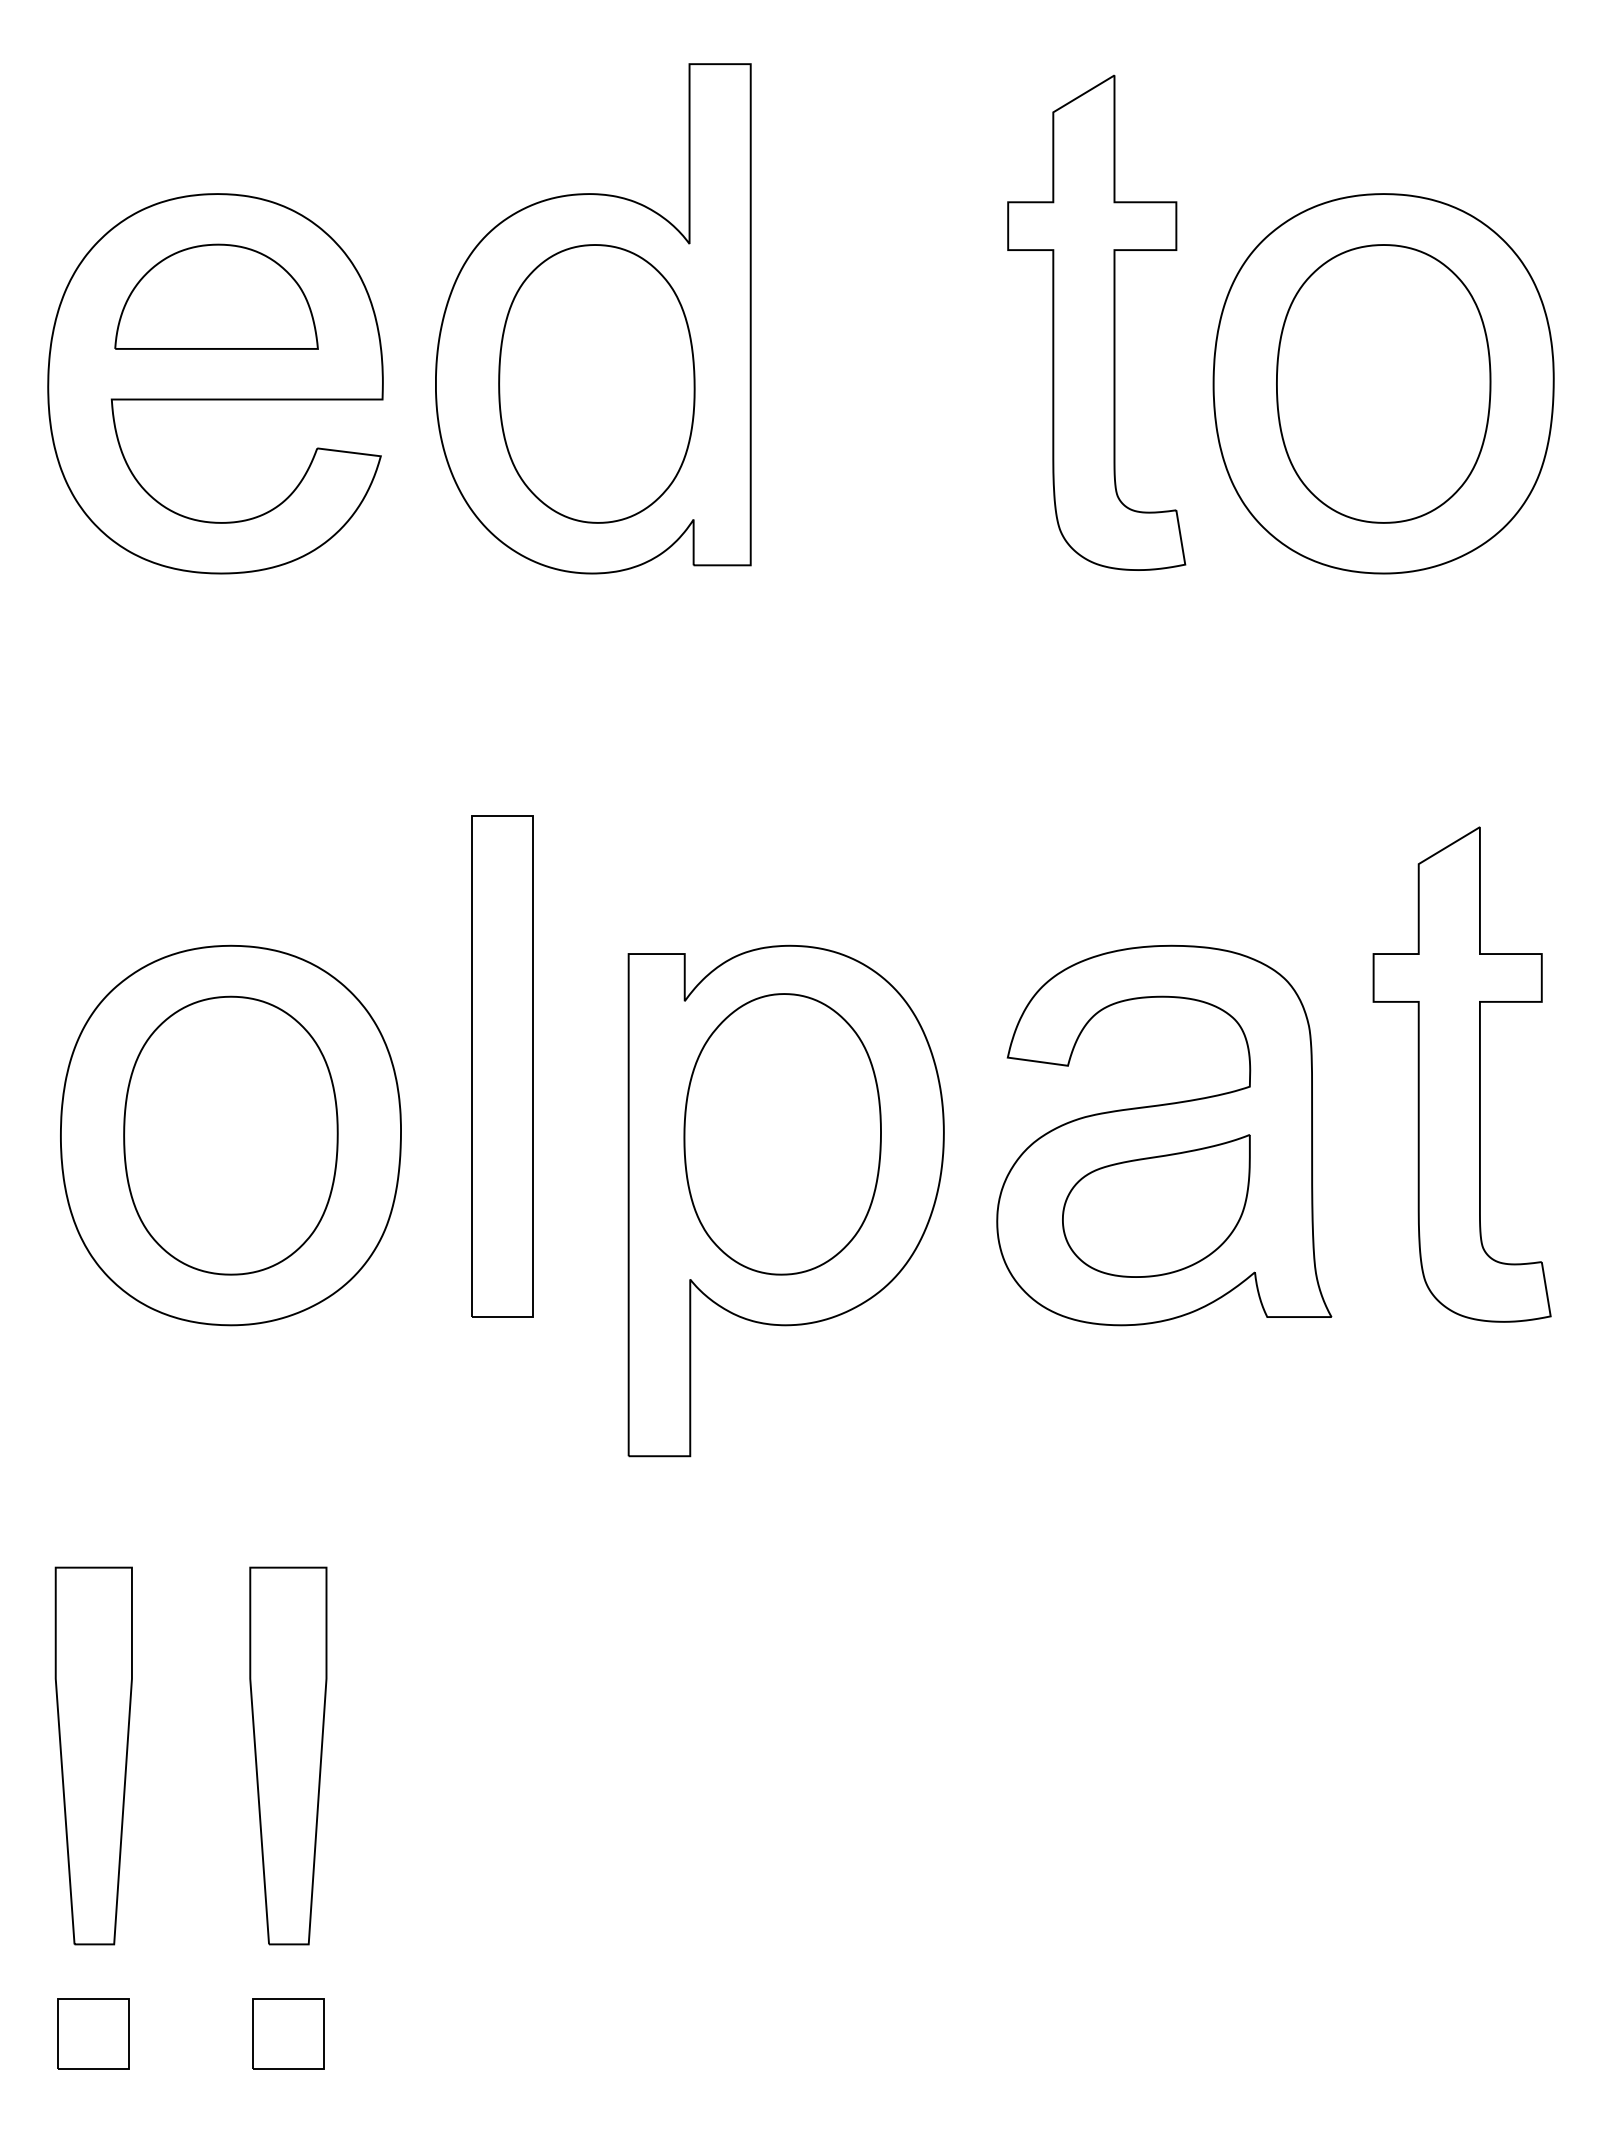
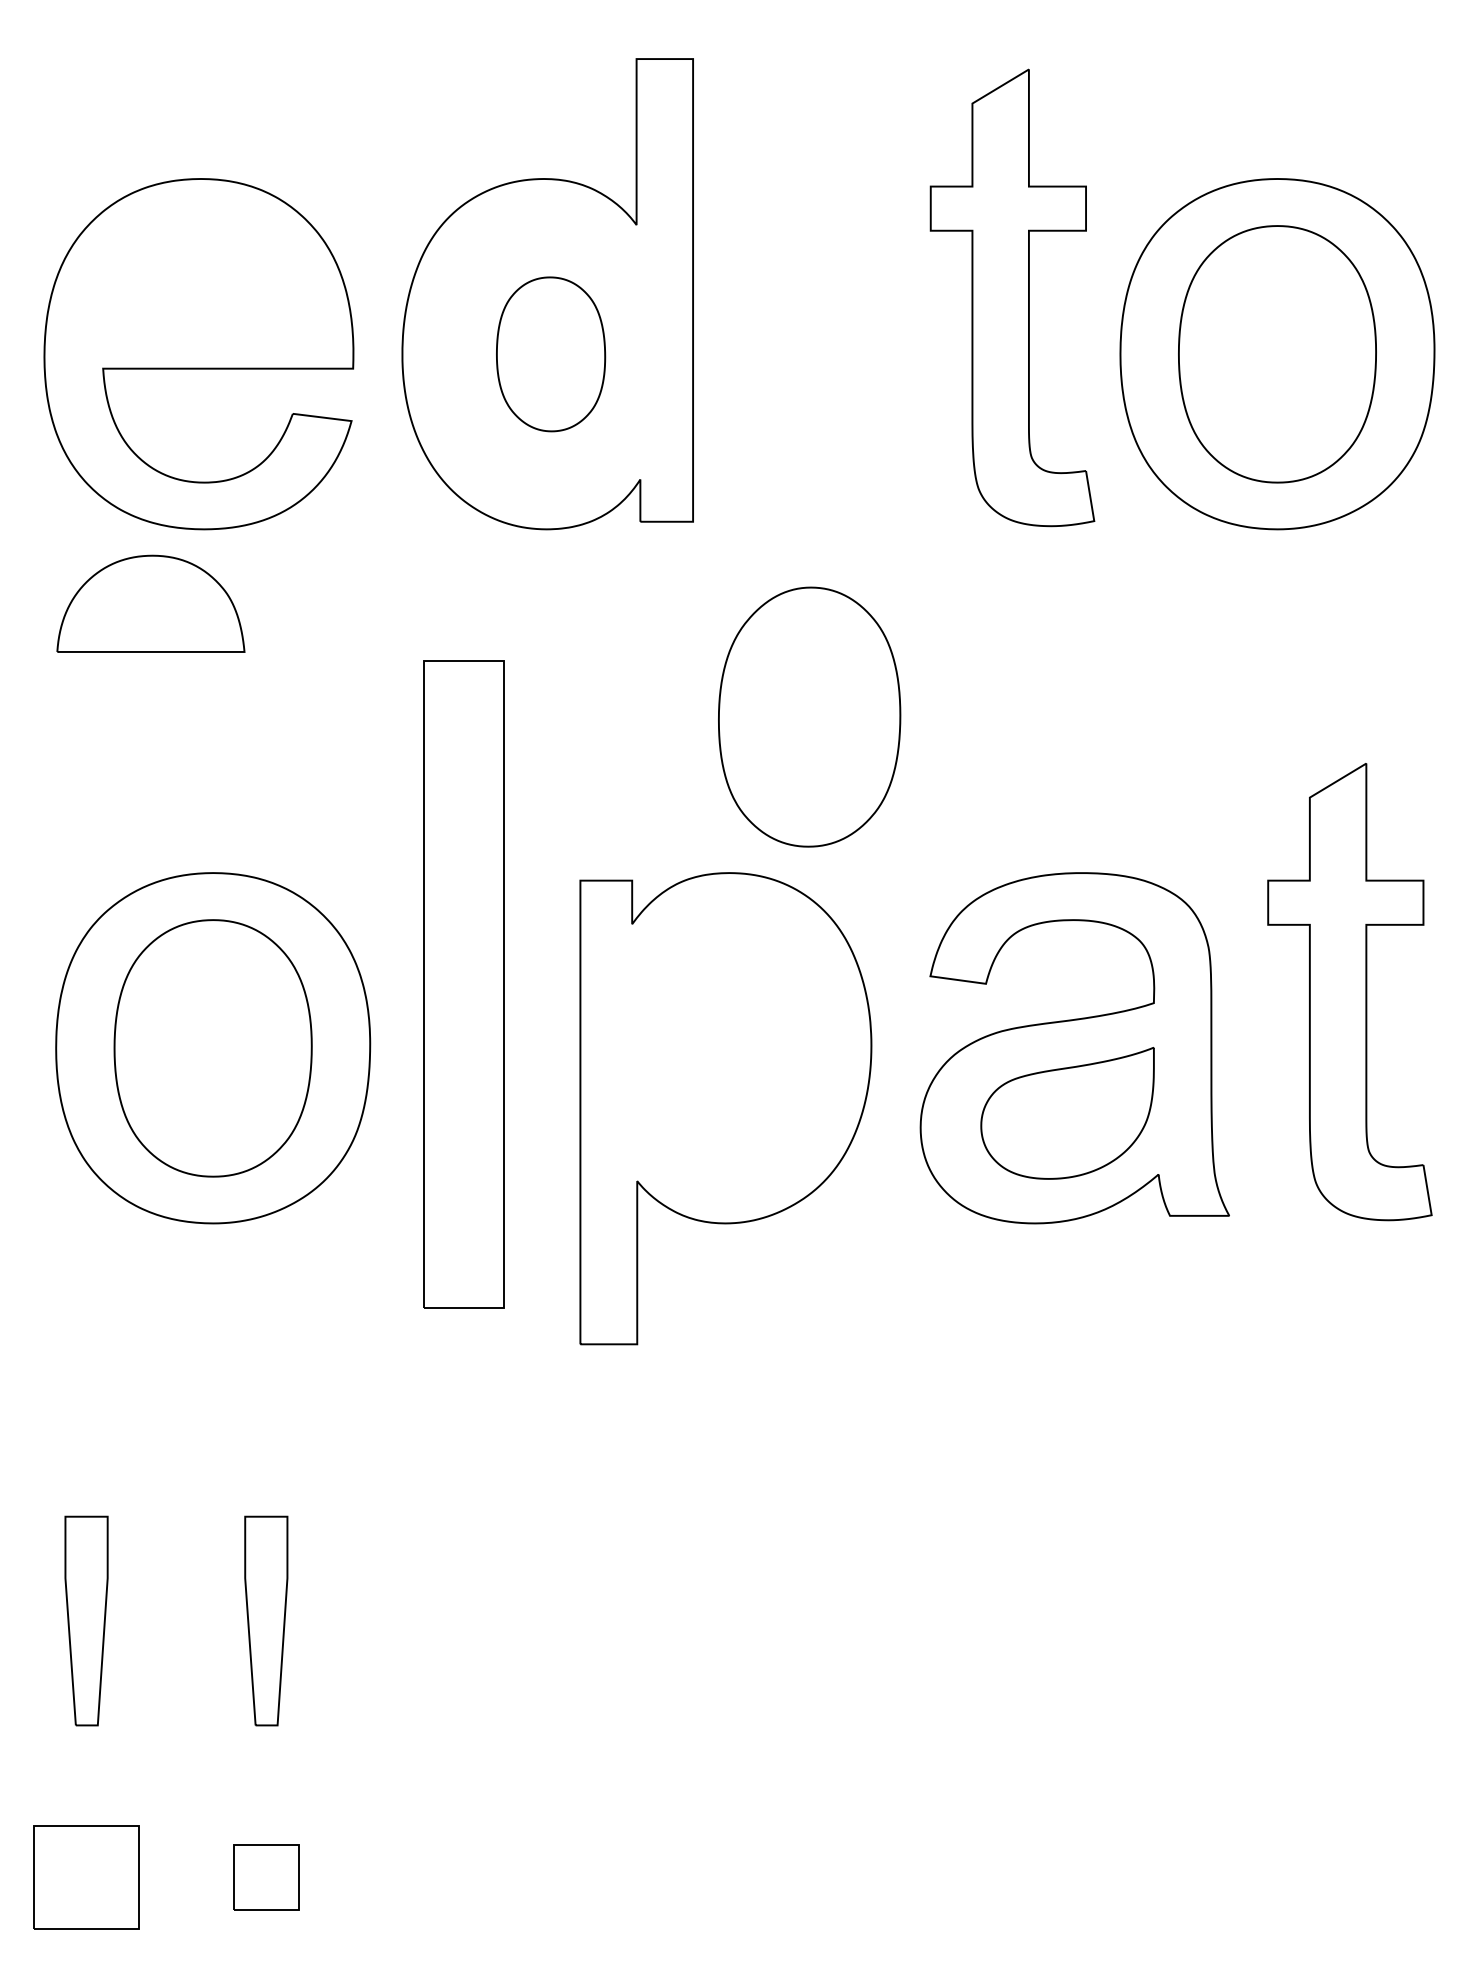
part: (216, 296) -> (150, 603), moved
part: (596, 384) -> (550, 354), size x0.6
part: (502, 1066) -> (463, 984), size x1.4
part: (782, 1133) -> (809, 716), moved
part: (93, 1755) -> (86, 1620), size x0.6
part: (288, 1755) -> (266, 1620), size x0.6
part: (93, 2033) -> (86, 1877), size x1.6

